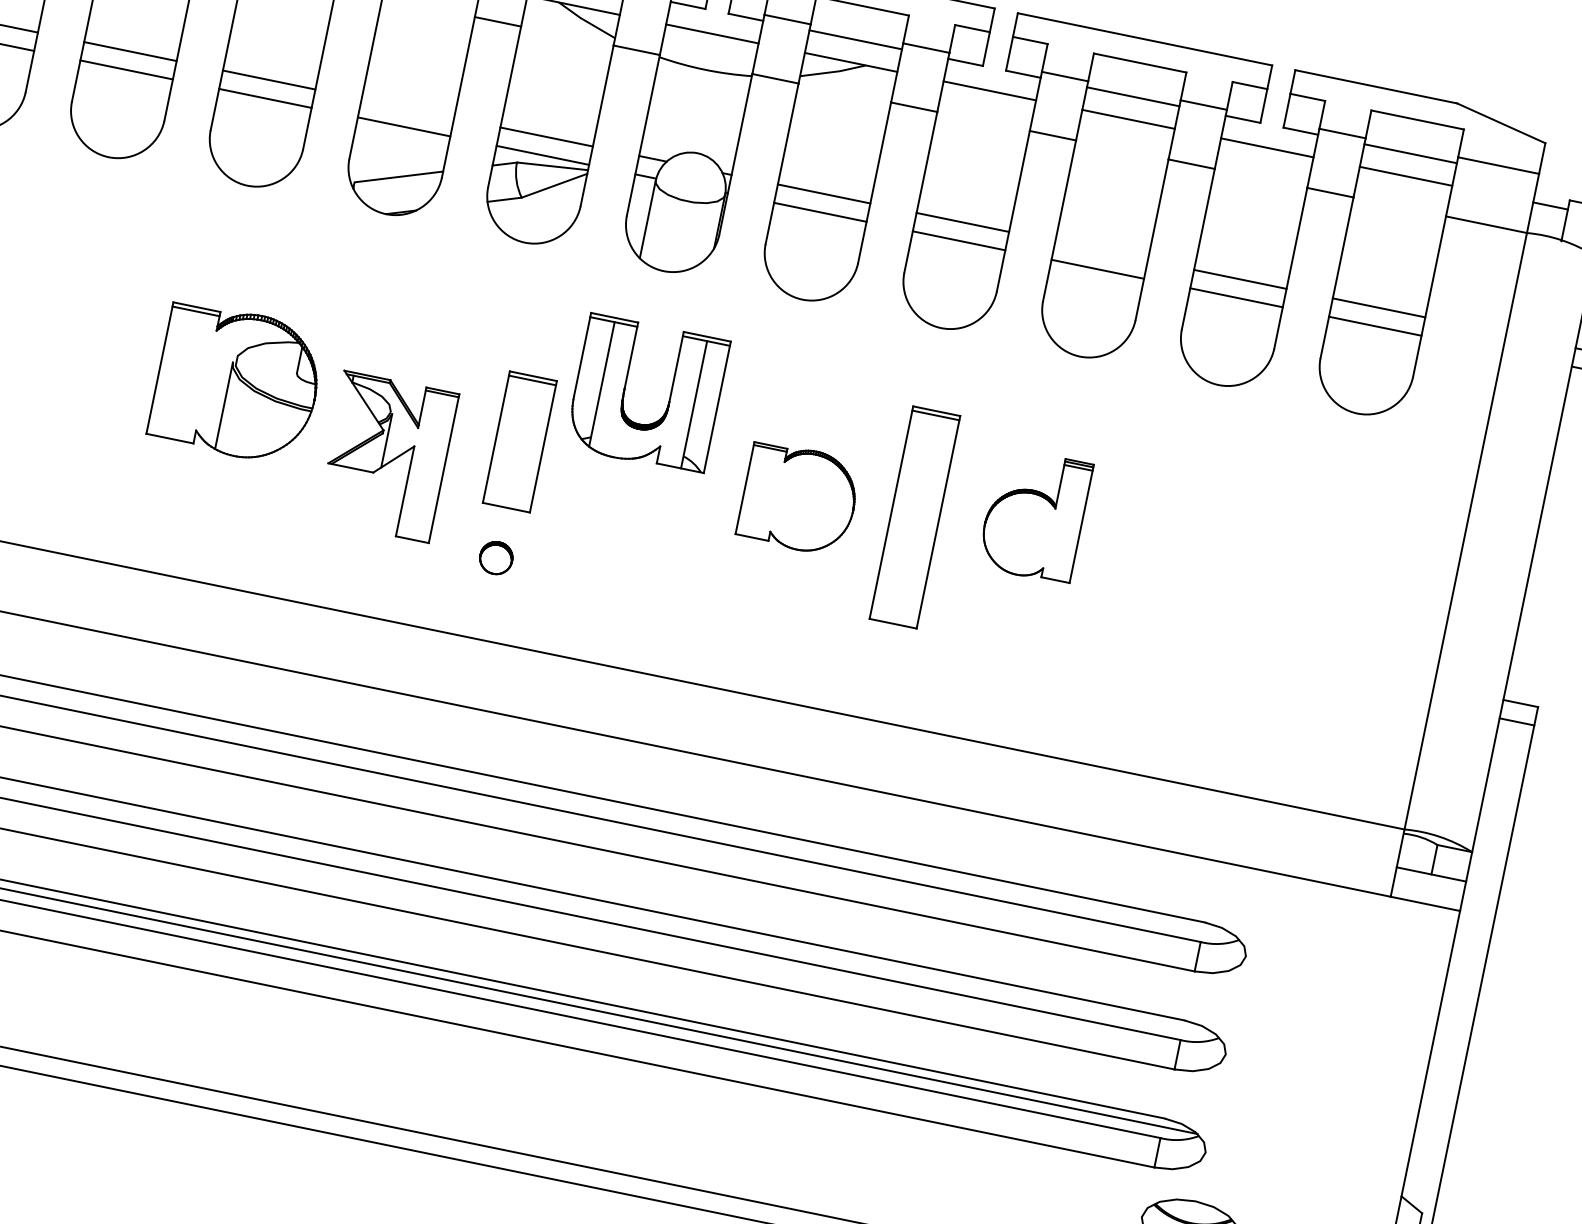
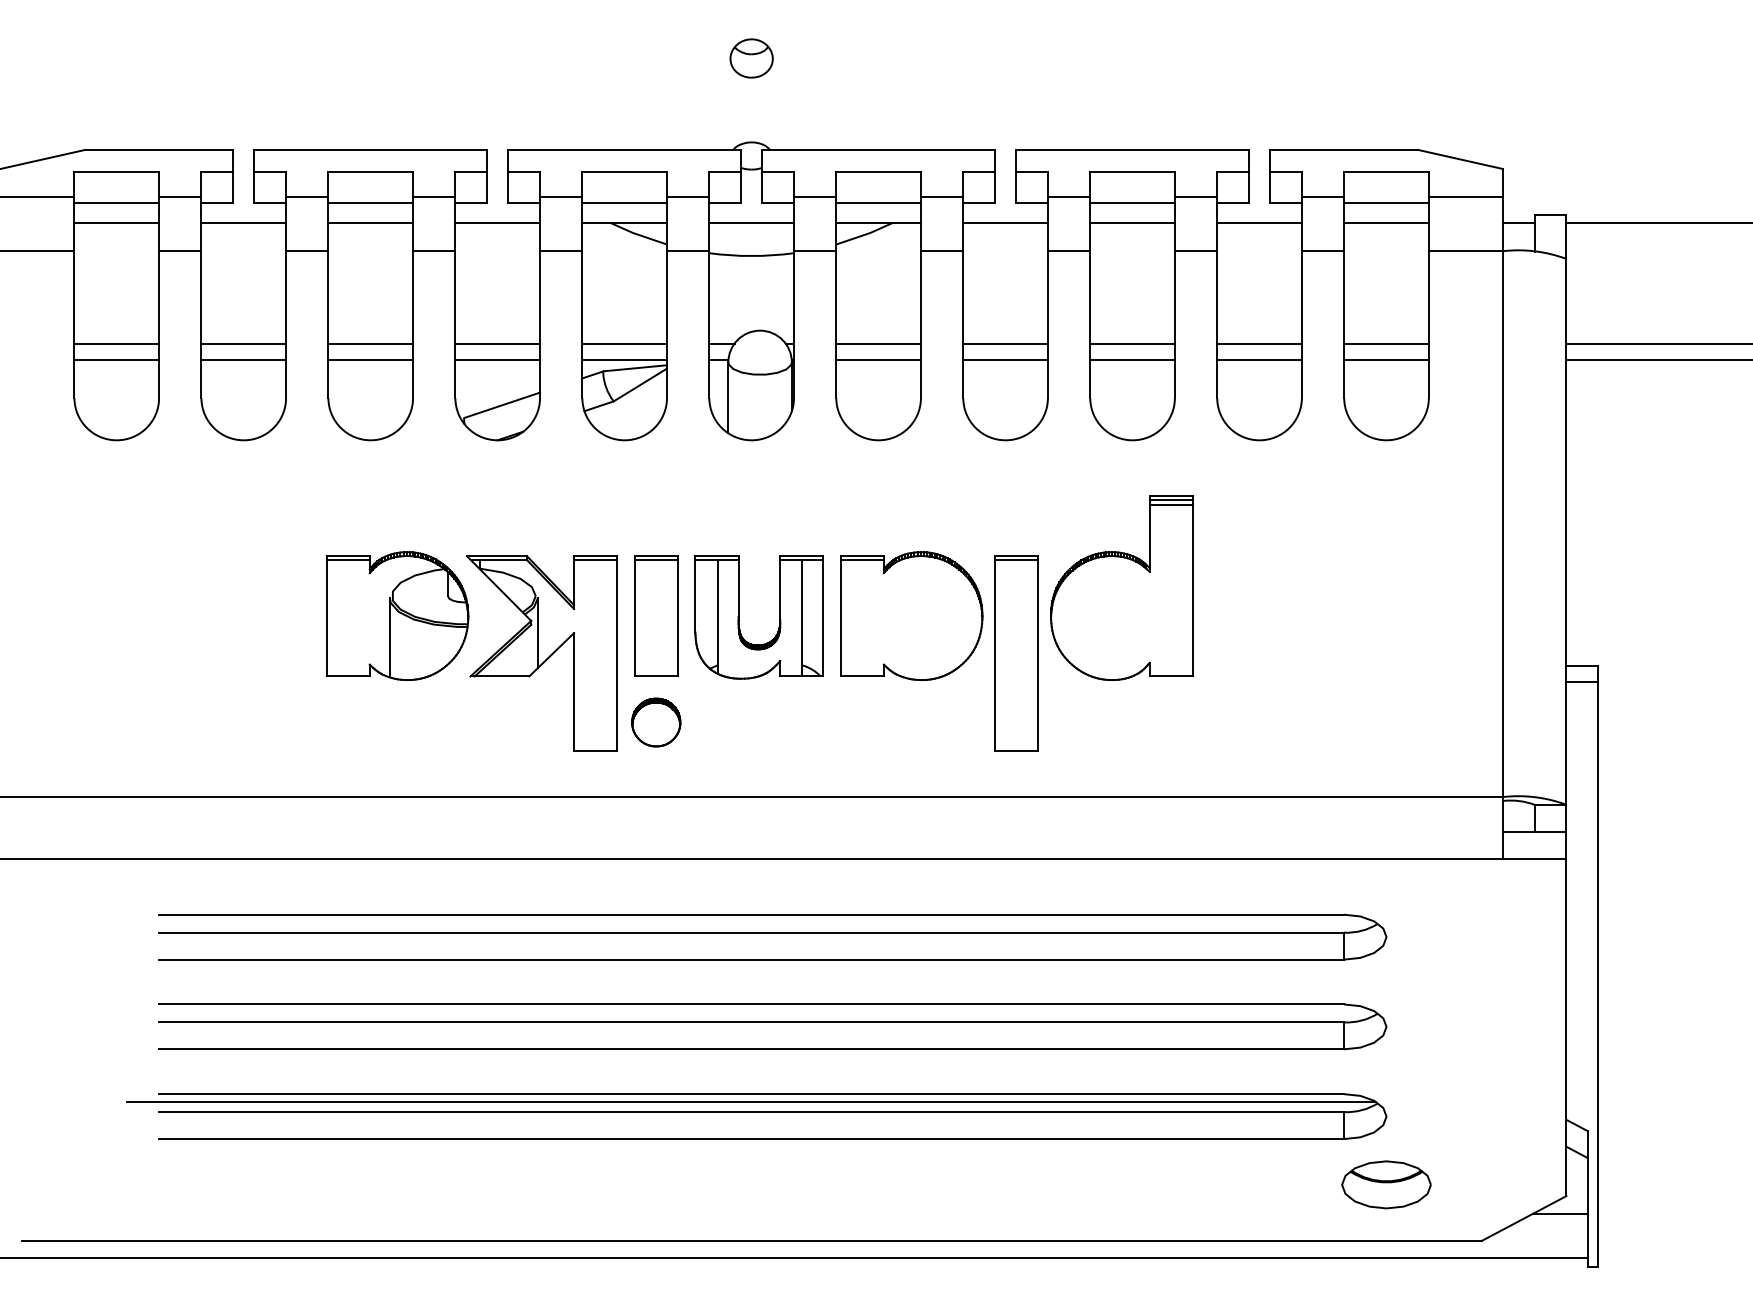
line: (407, 108) -> (497, 343), added
line: (1101, 250) -> (1132, 343), added
part: (625, 389) -> (739, 617), moved
part: (386, 456) -> (541, 653), size x1.43
part: (799, 498) -> (911, 615), size x1.43
part: (1034, 514) -> (1121, 587), size x1.67
part: (914, 517) -> (1016, 653), moved
part: (496, 558) -> (656, 722), size x1.67

